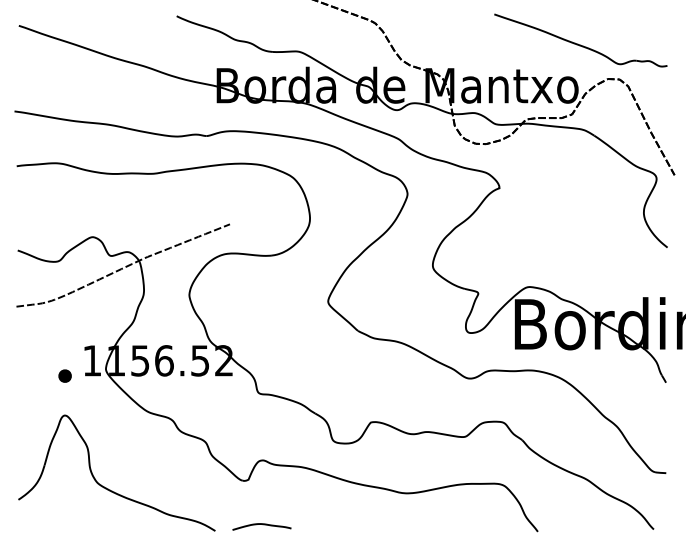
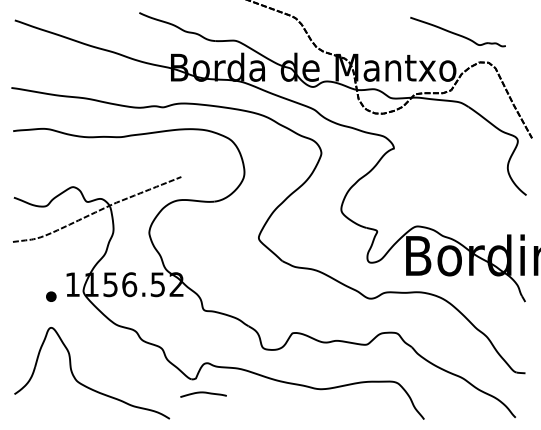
part: (580, 39) -> (457, 31), size x0.7
curve: (261, 525) -> (203, 393), moved

